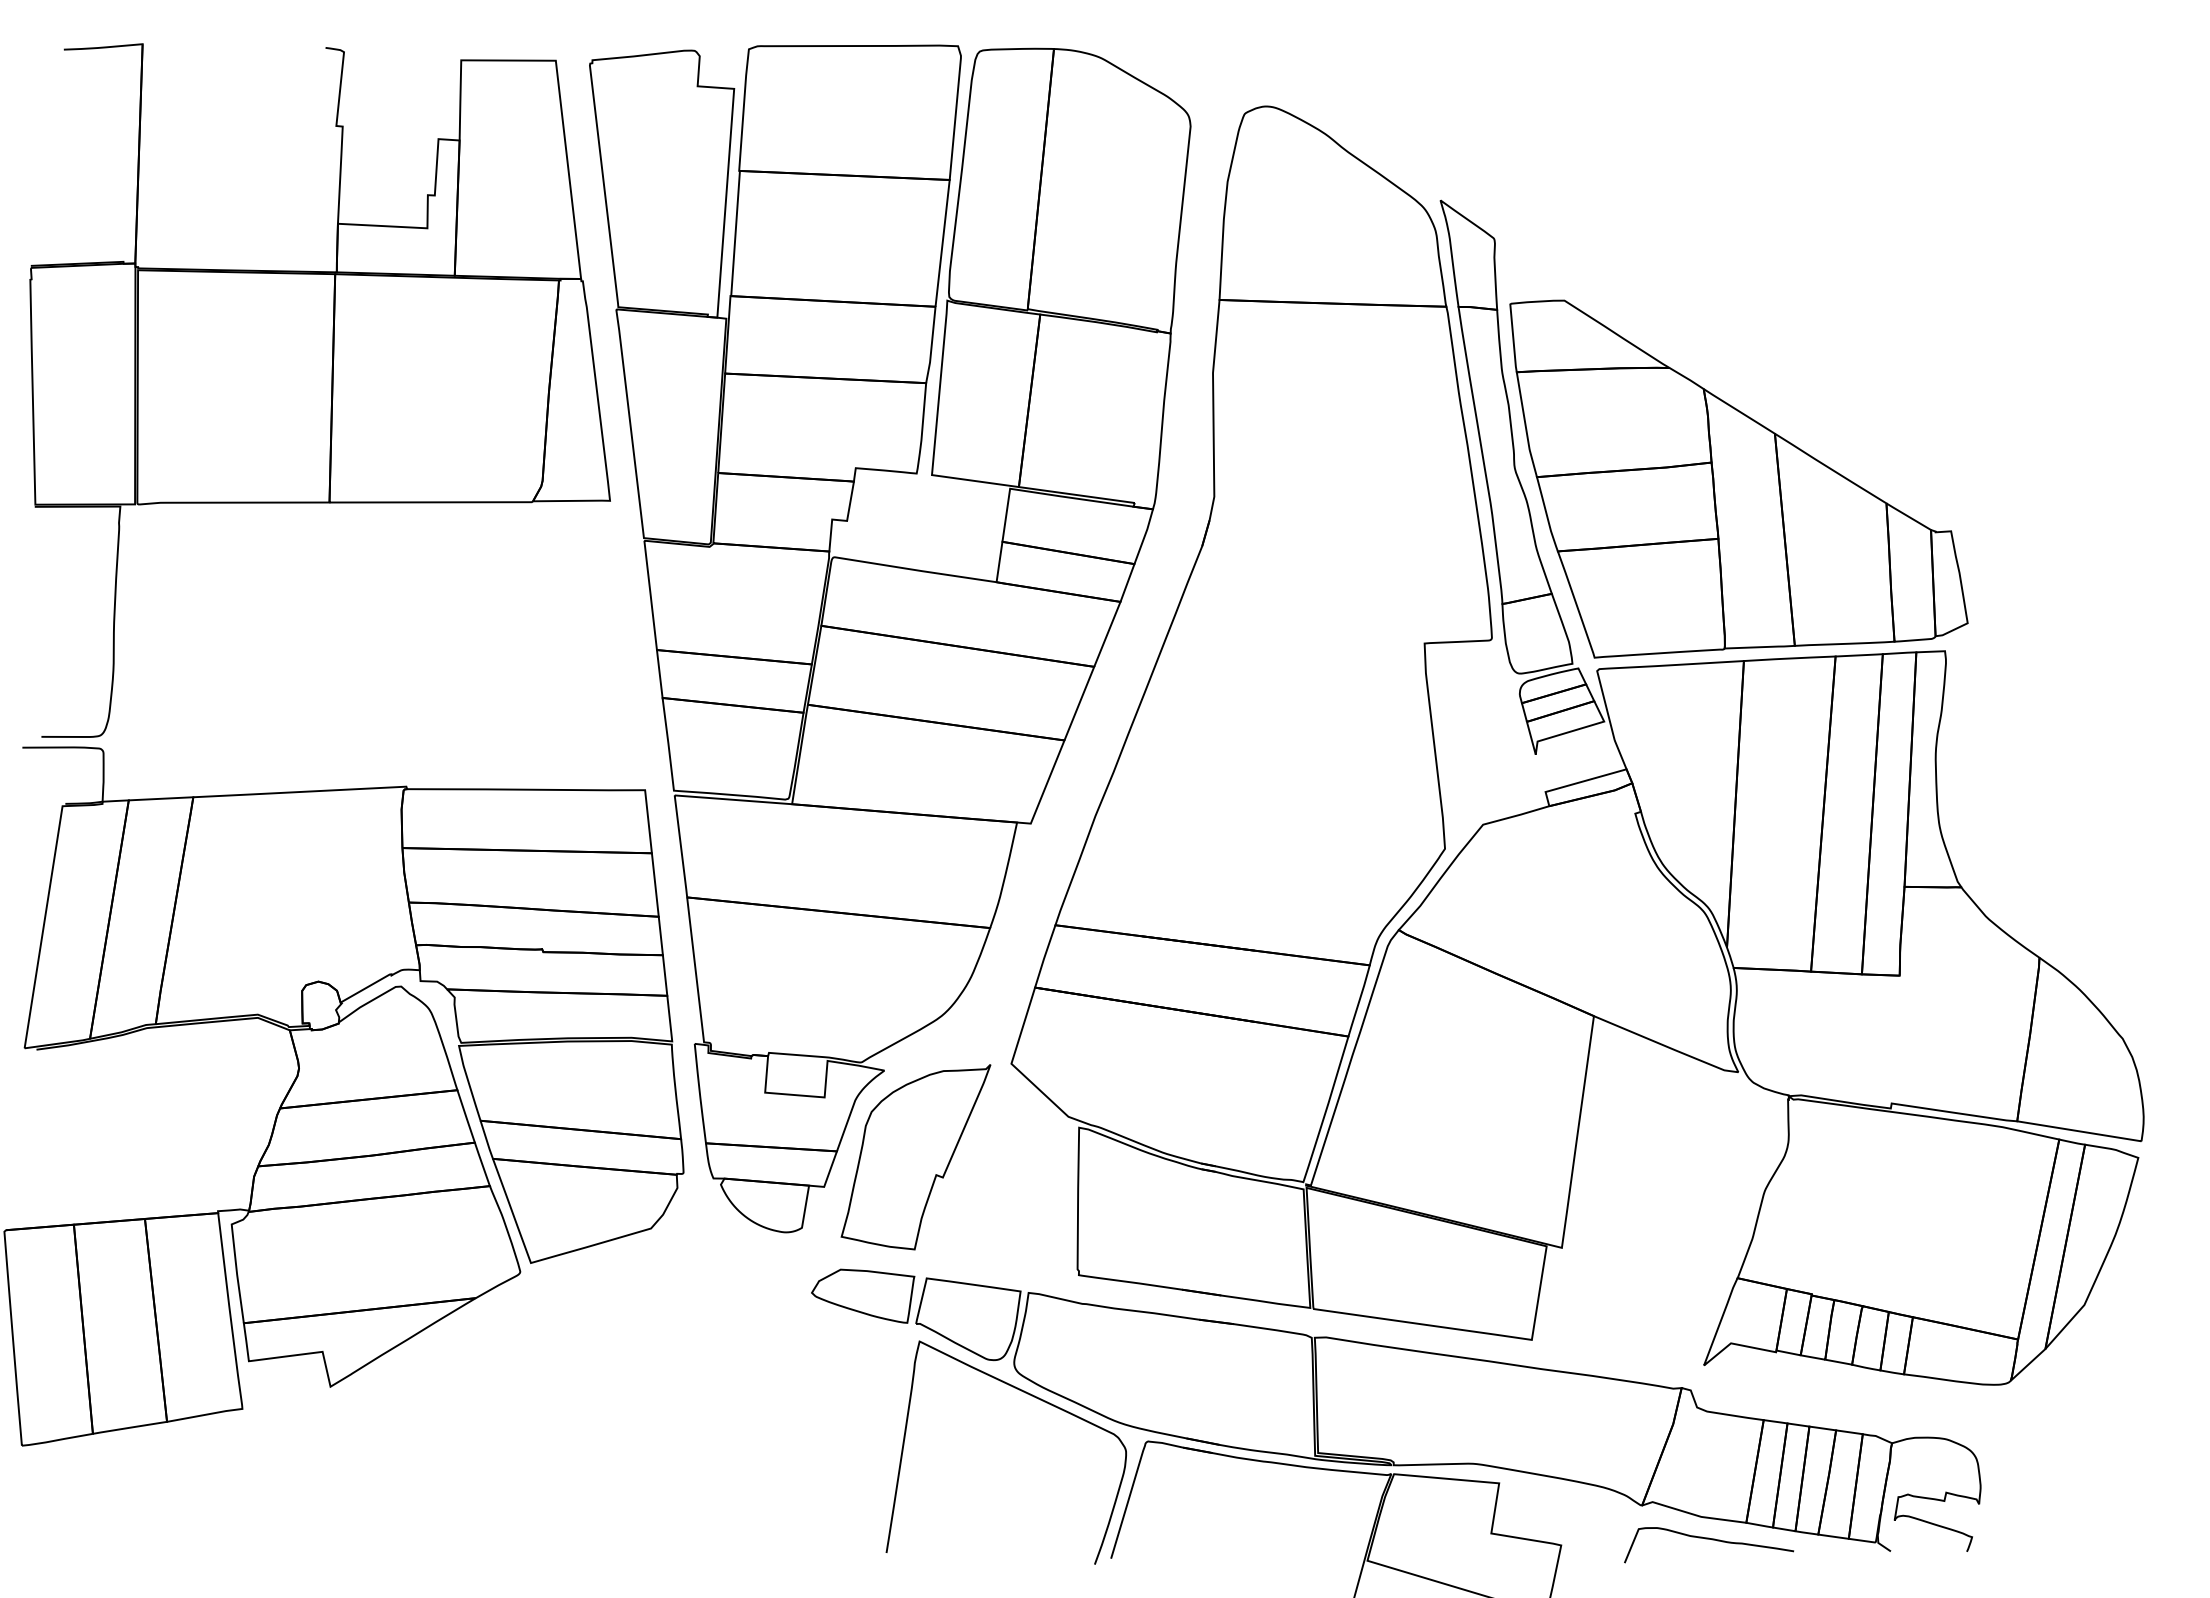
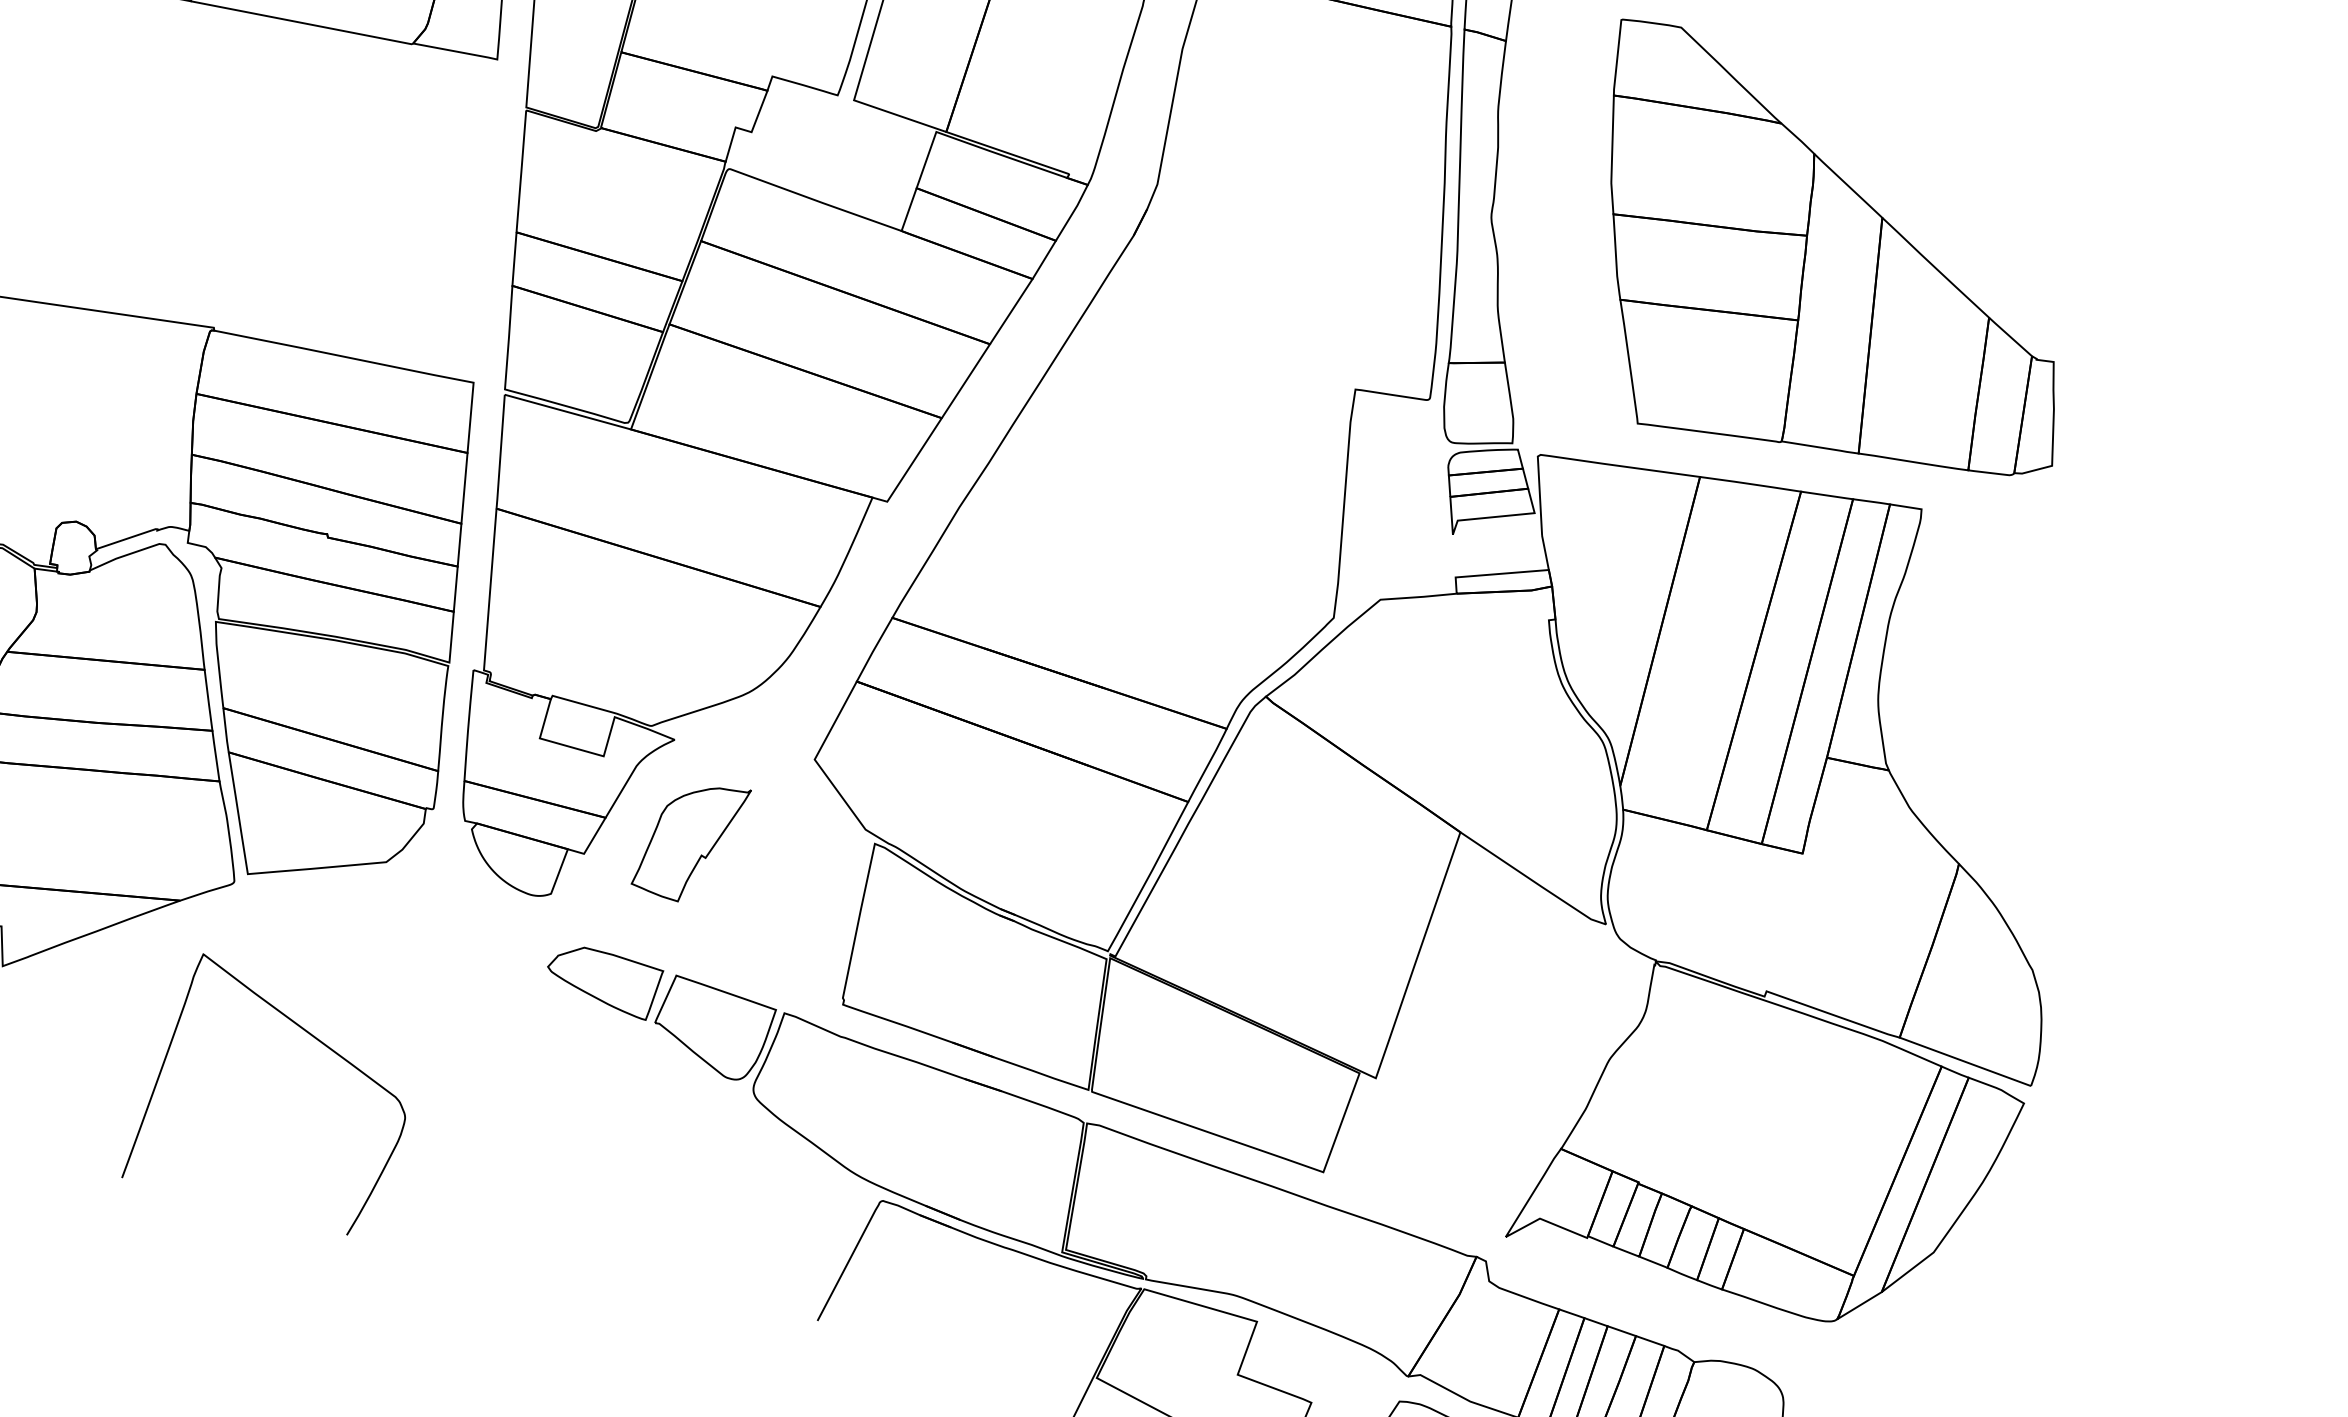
part: (1738, 478) -> (1833, 258), moved
part: (915, 1157) -> (689, 841), size x0.6
curve: (1031, 1396) -> (313, 1038), moved

